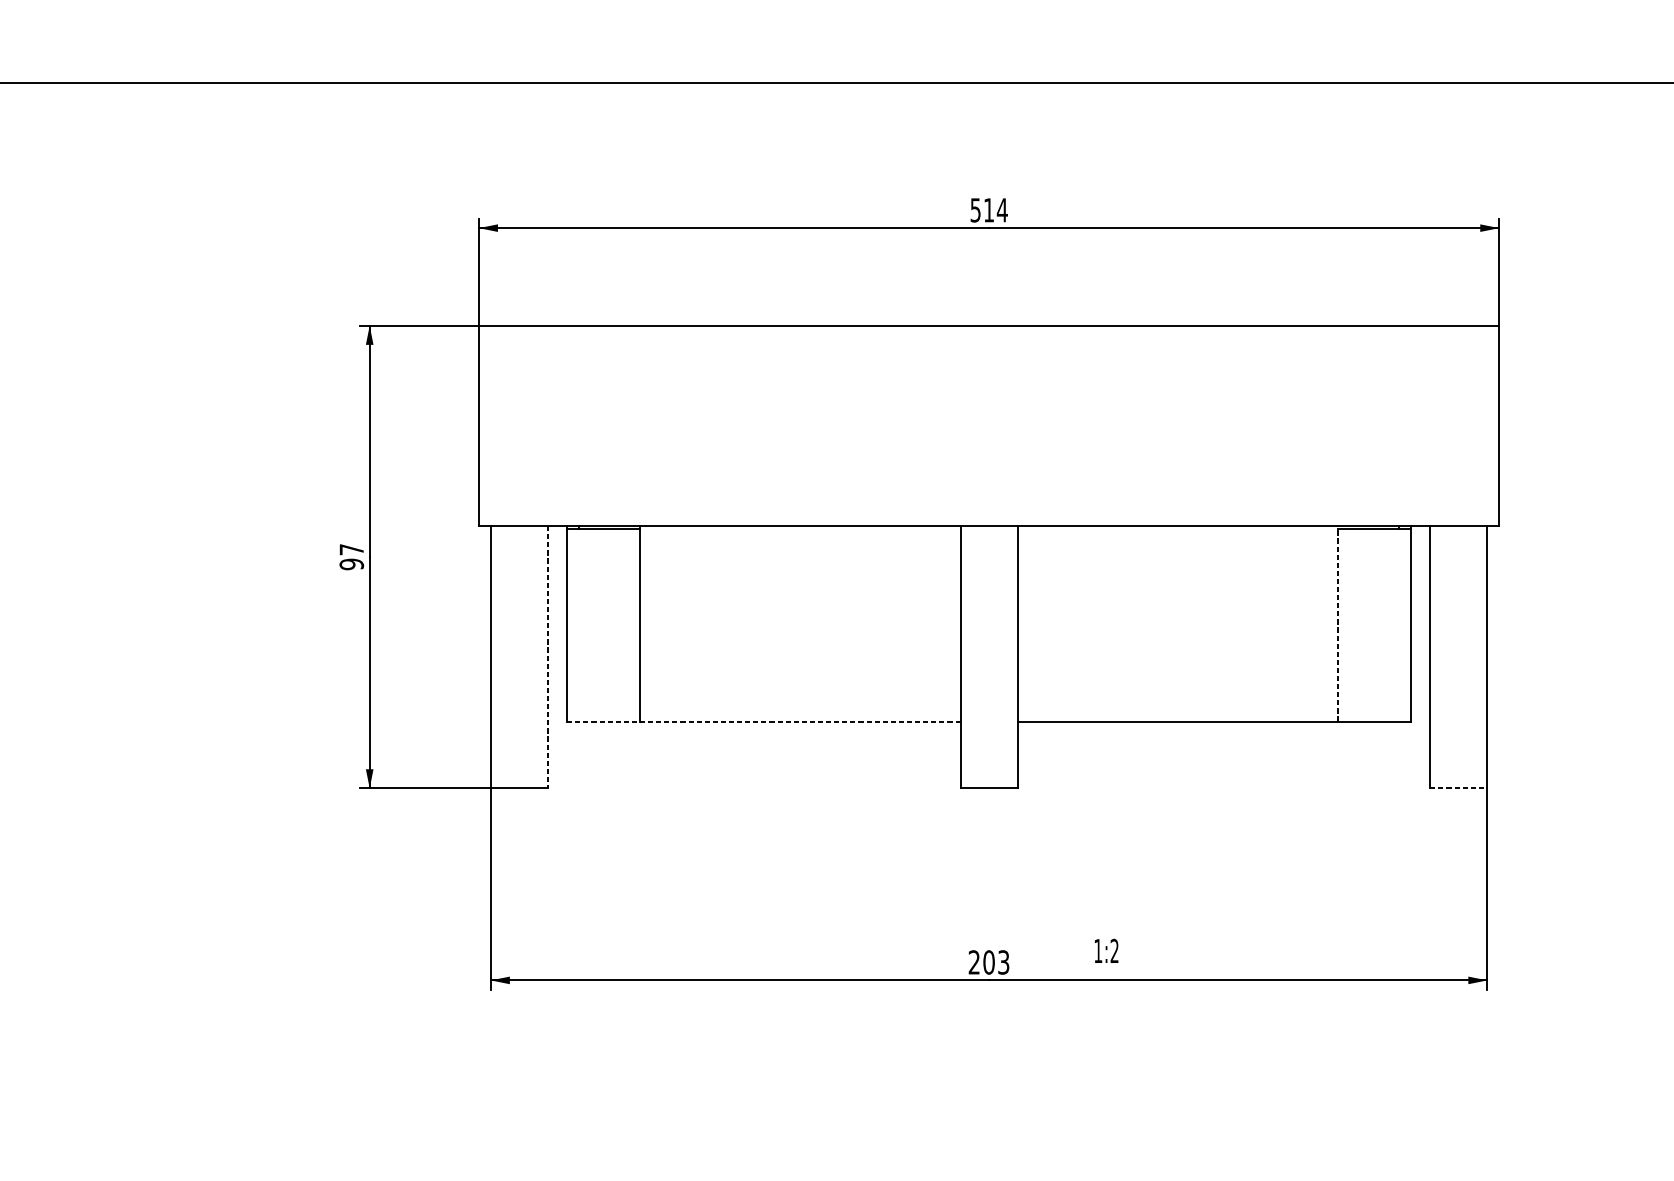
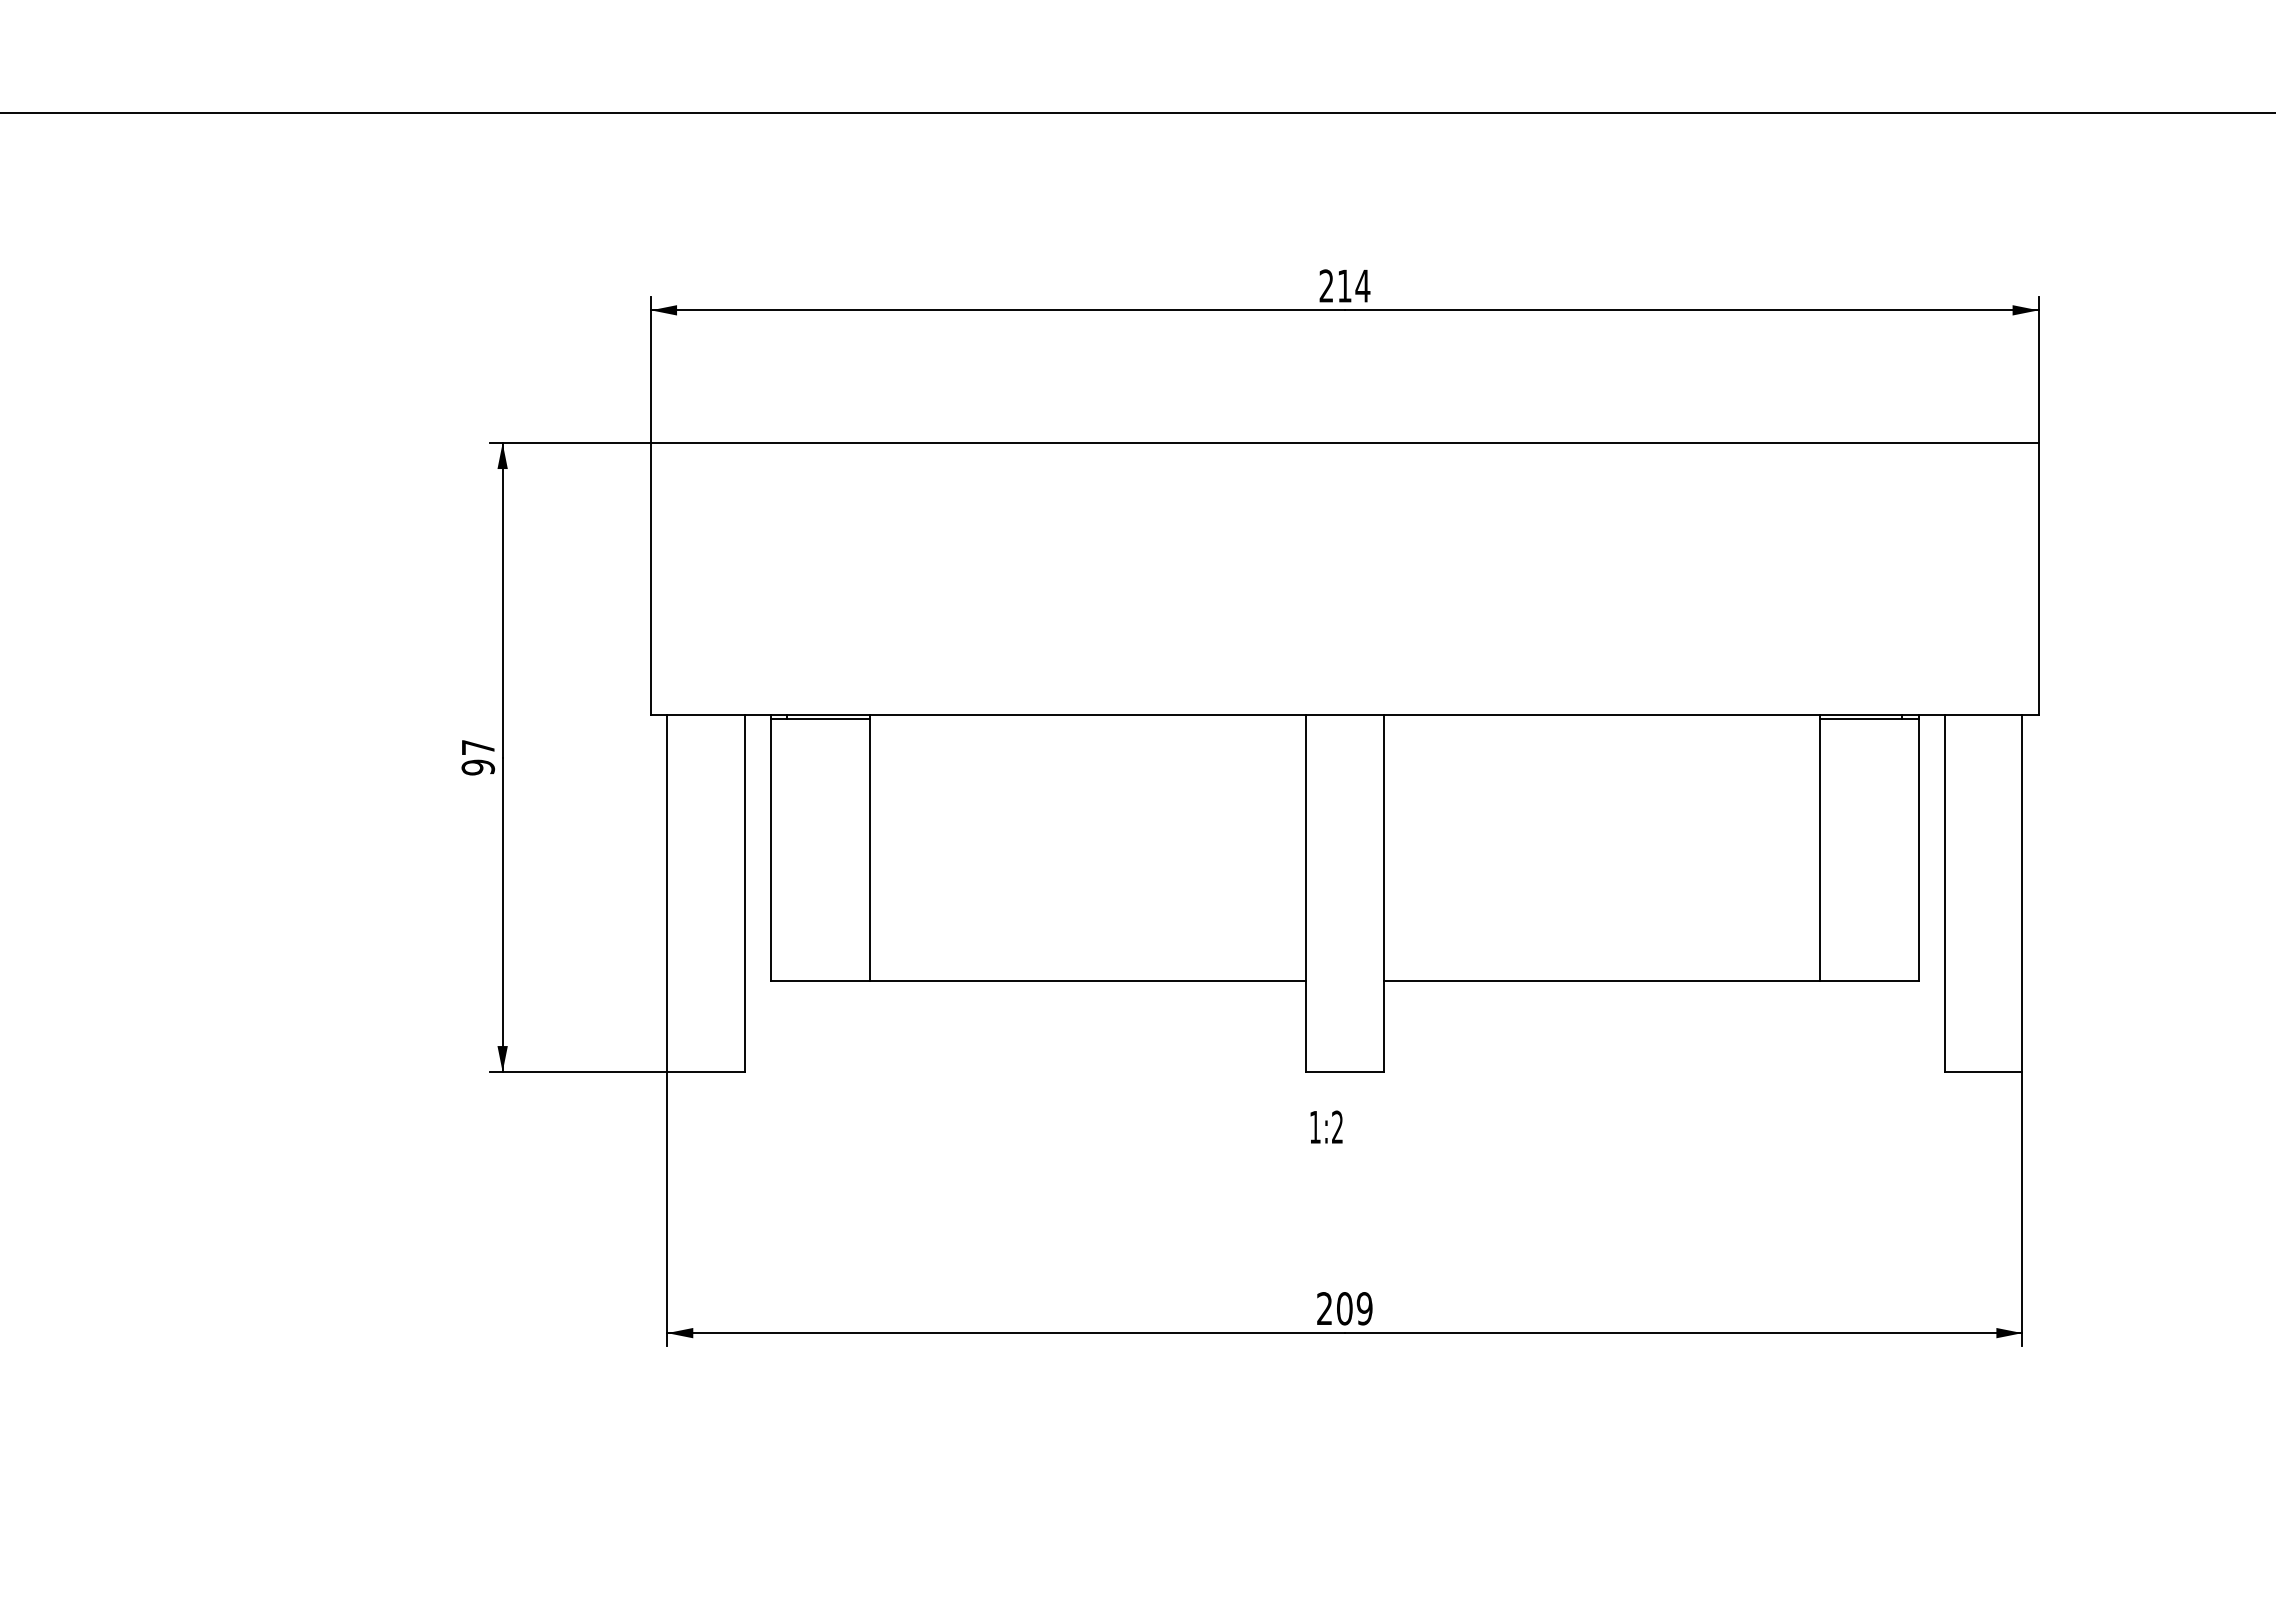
text: (975, 209) -> (1326, 285), 514 -> 214
line: (1338, 623) -> (1819, 848), dashed -> solid
line: (548, 657) -> (745, 894), dashed -> solid
line: (764, 721) -> (1039, 981), dashed -> solid
line: (1458, 788) -> (1983, 1072), dashed -> solid
text: (1106, 950) -> (1326, 1126), moved
text: (1003, 962) -> (1364, 1308), 203 -> 209

